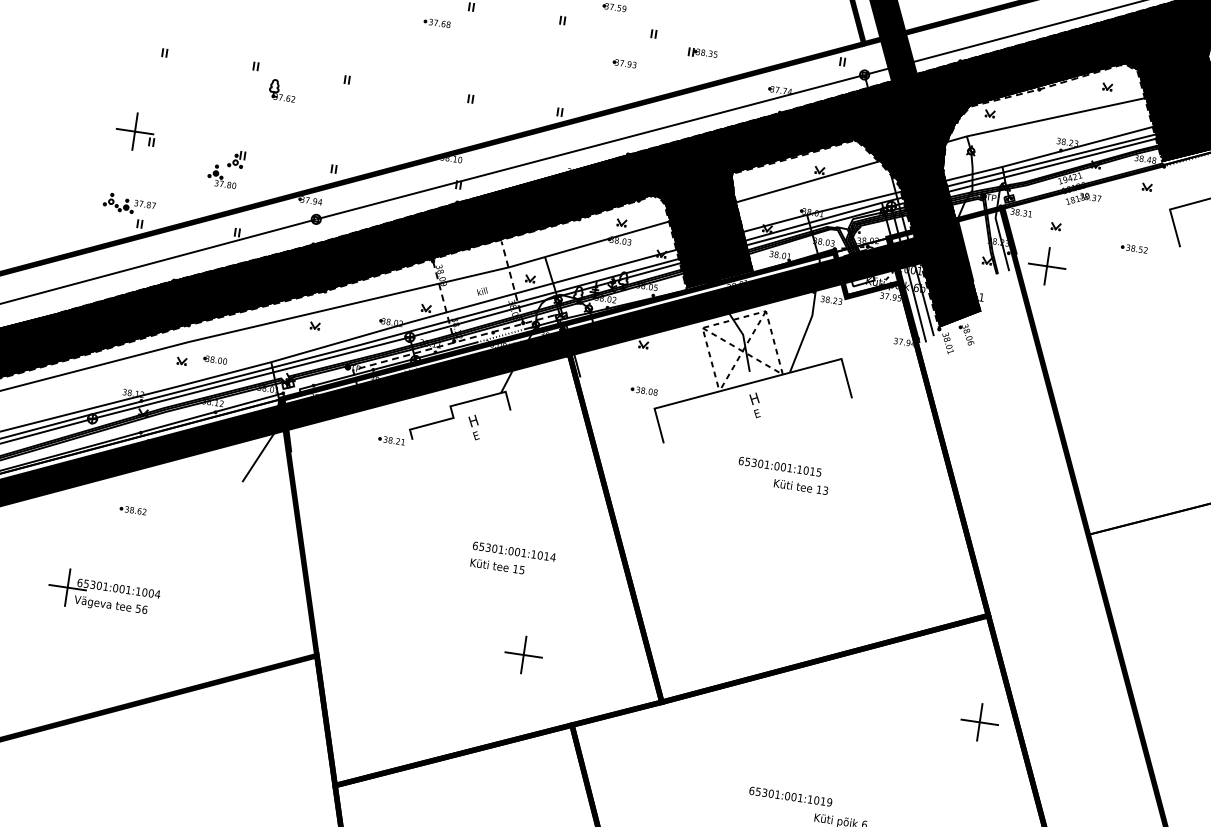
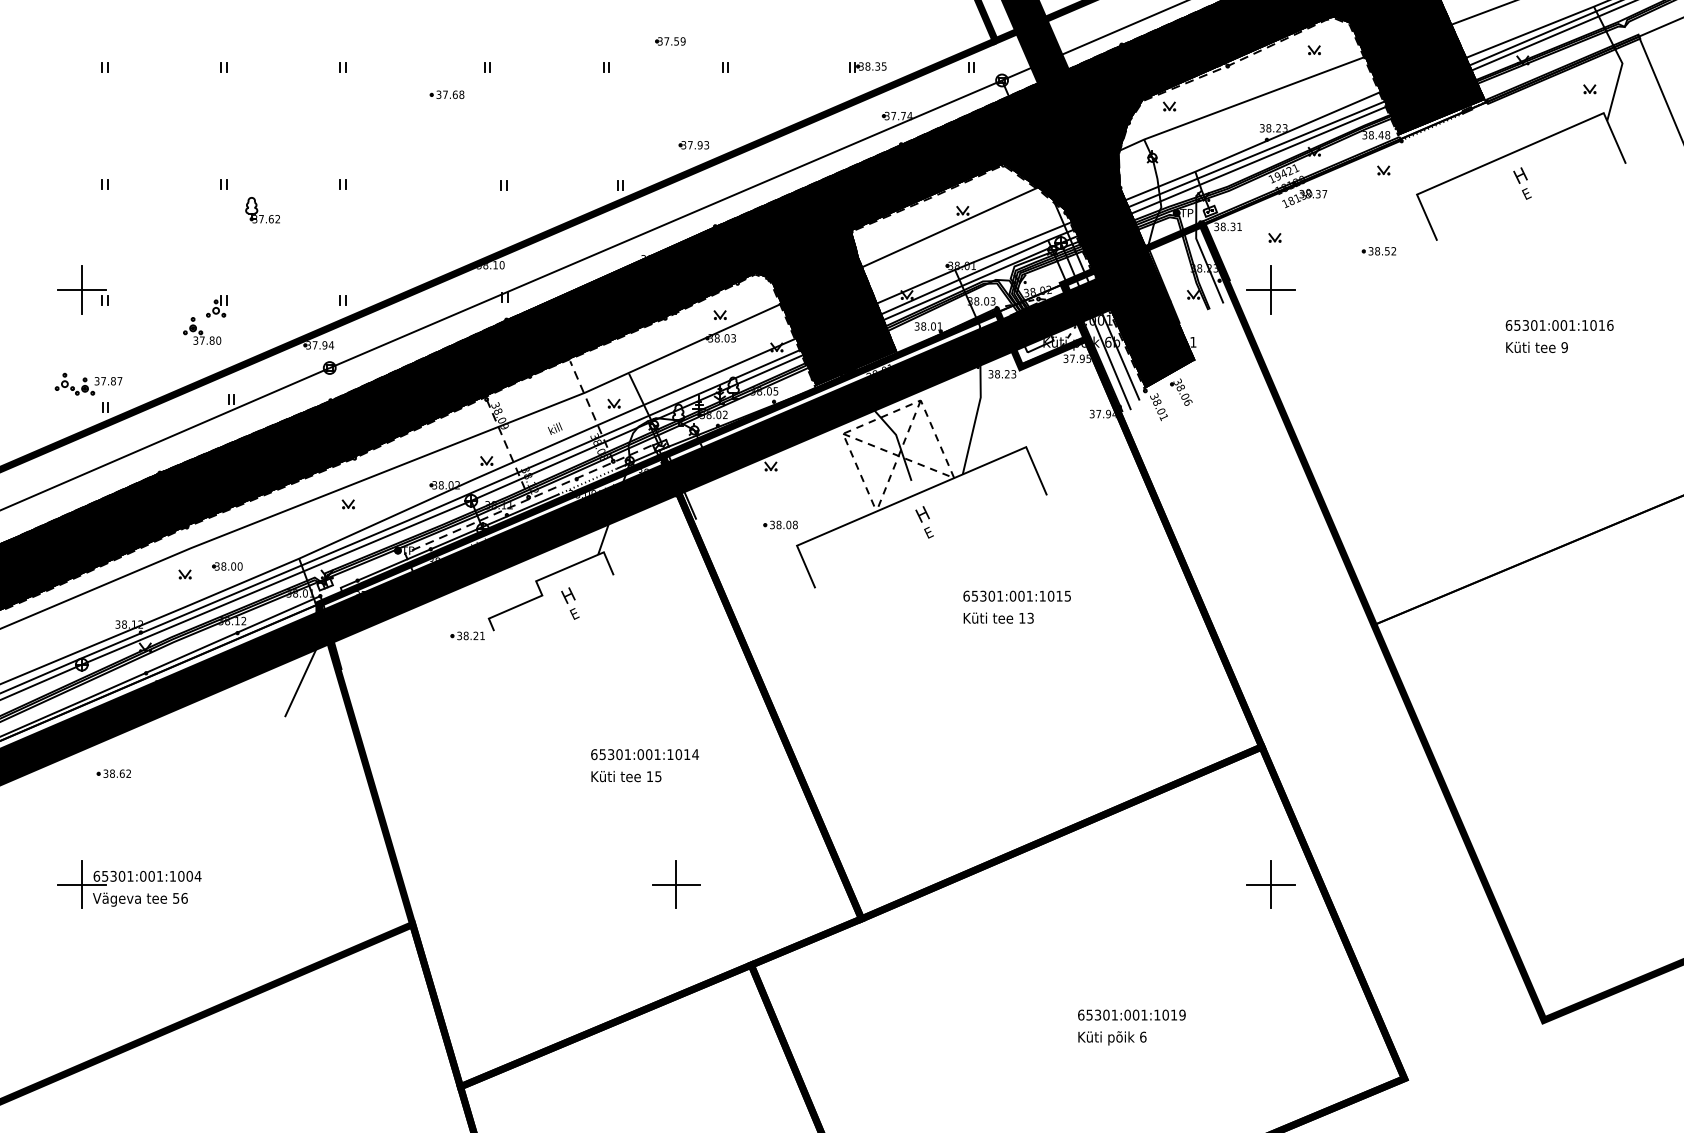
part: (702, 53) -> (867, 67), moved
part: (624, 63) -> (693, 145), moved
text: (779, 466) -> (1016, 595), moved
part: (132, 510) -> (113, 773), moved
text: (790, 796) -> (1131, 1014), moved

